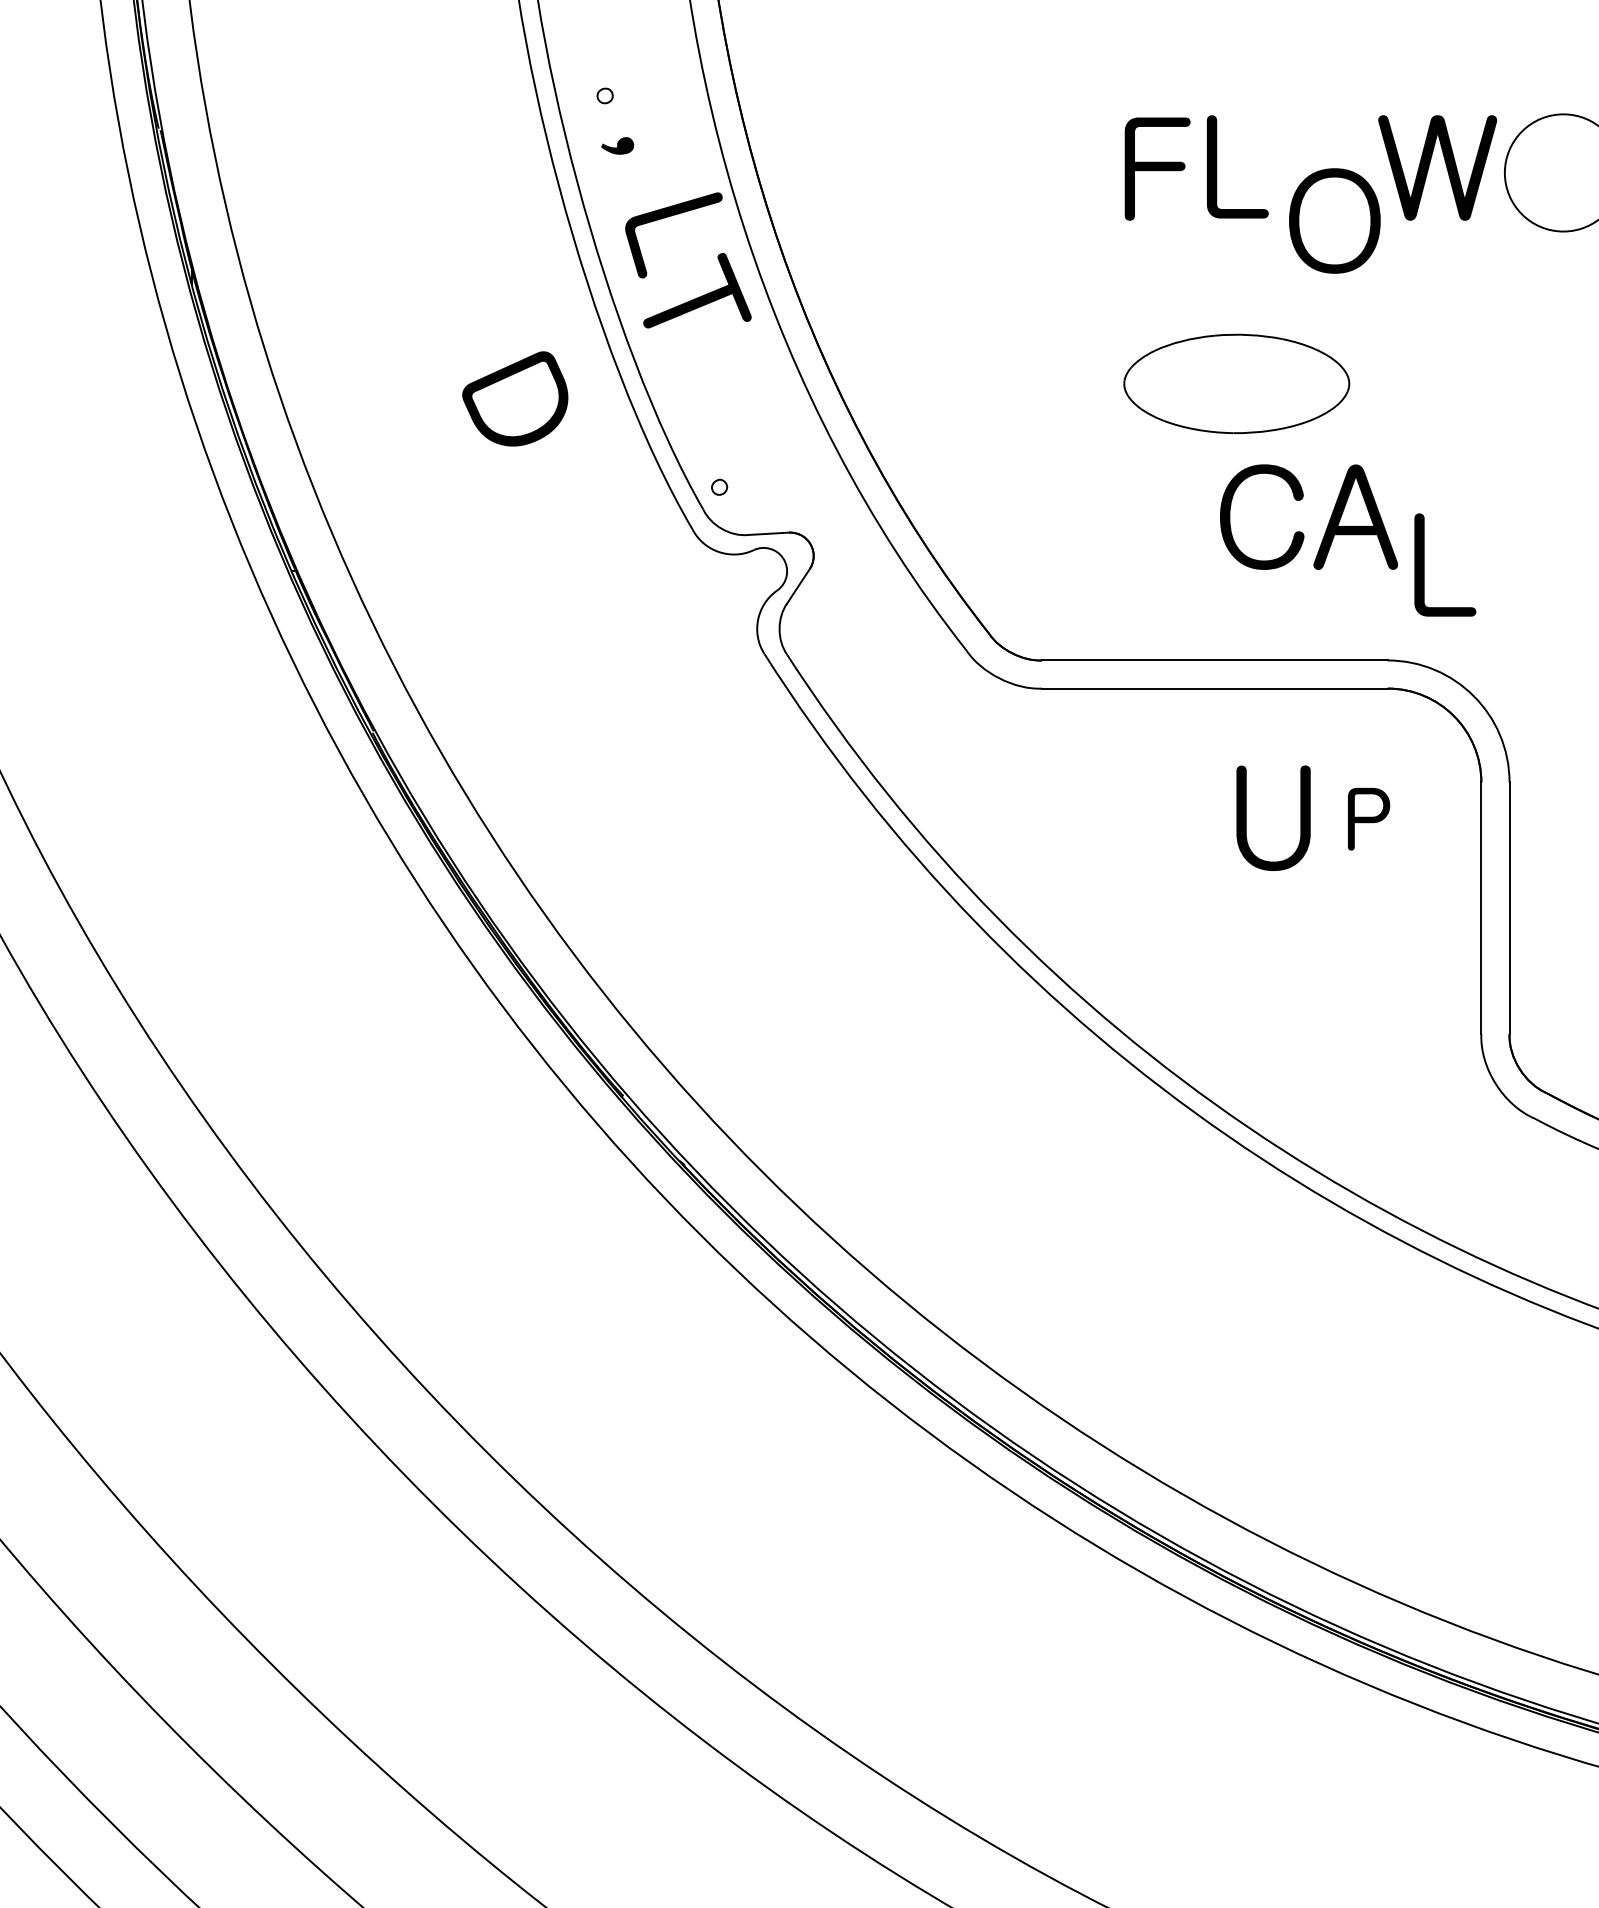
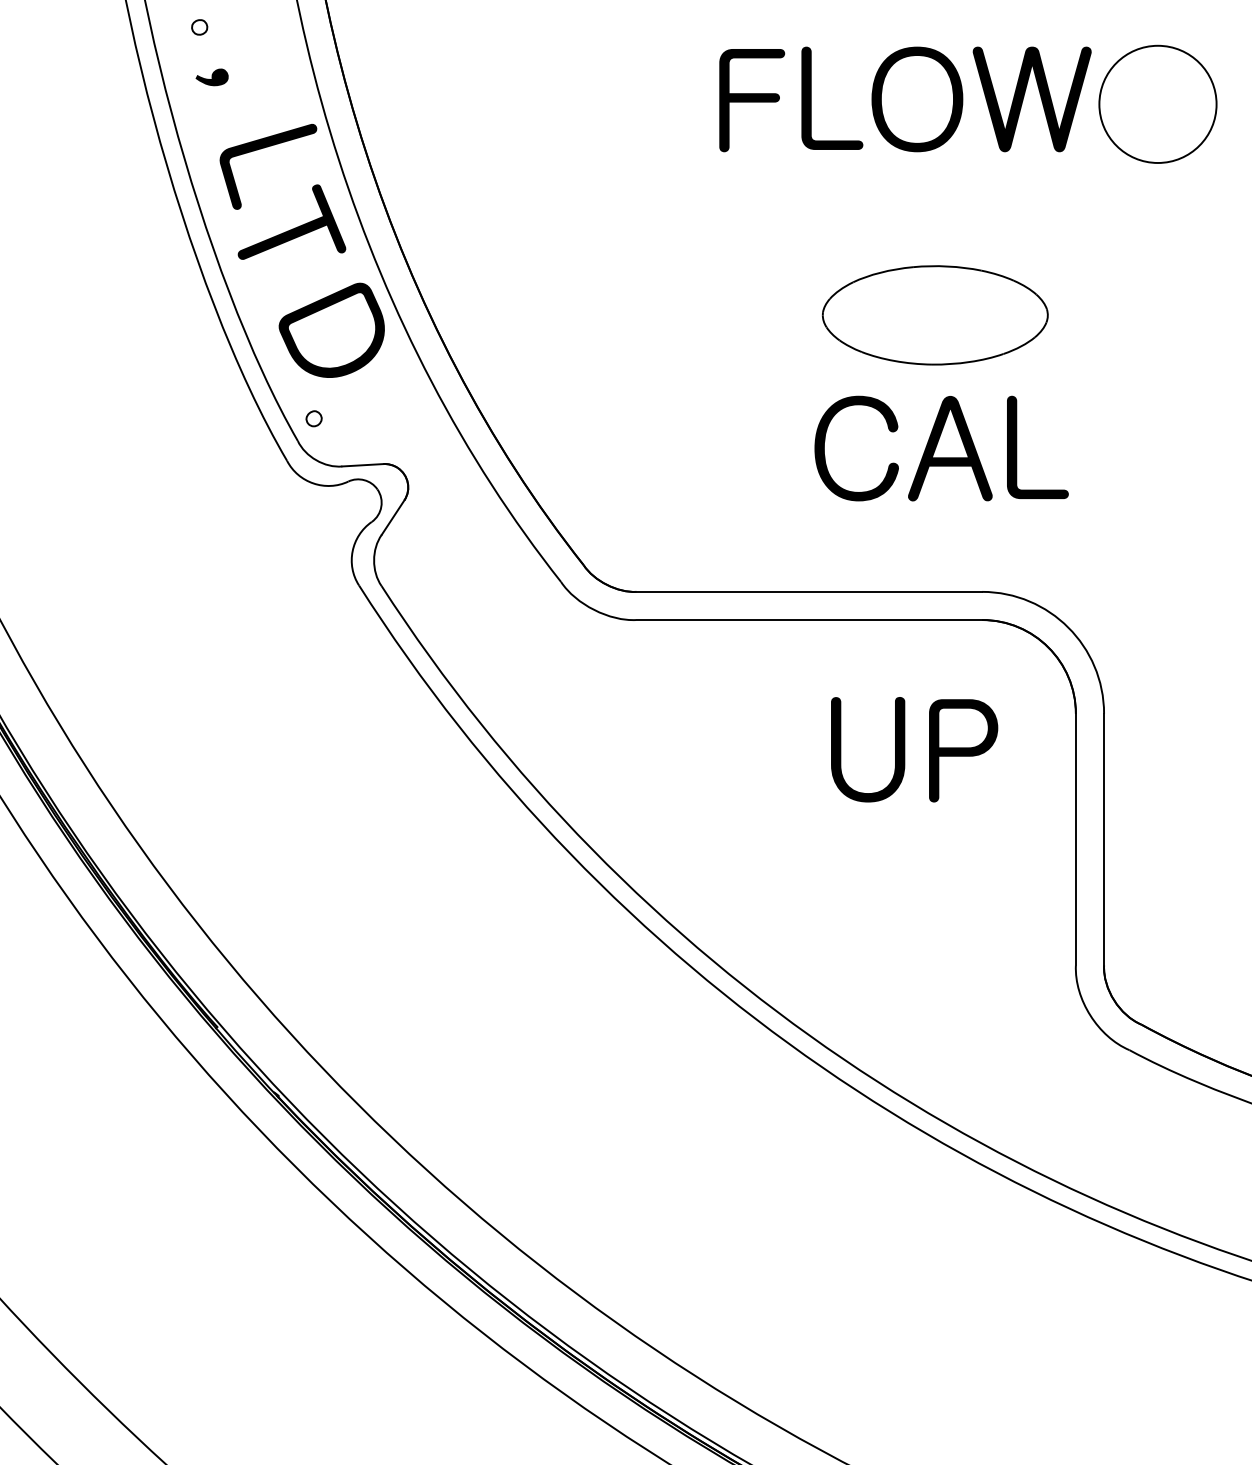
part: (1334, 220) -> (917, 98), moved
part: (1236, 383) -> (935, 314), moved
part: (515, 398) -> (332, 329), moved
part: (1424, 564) -> (1017, 446), moved
part: (1368, 818) -> (963, 749), size x1.67

